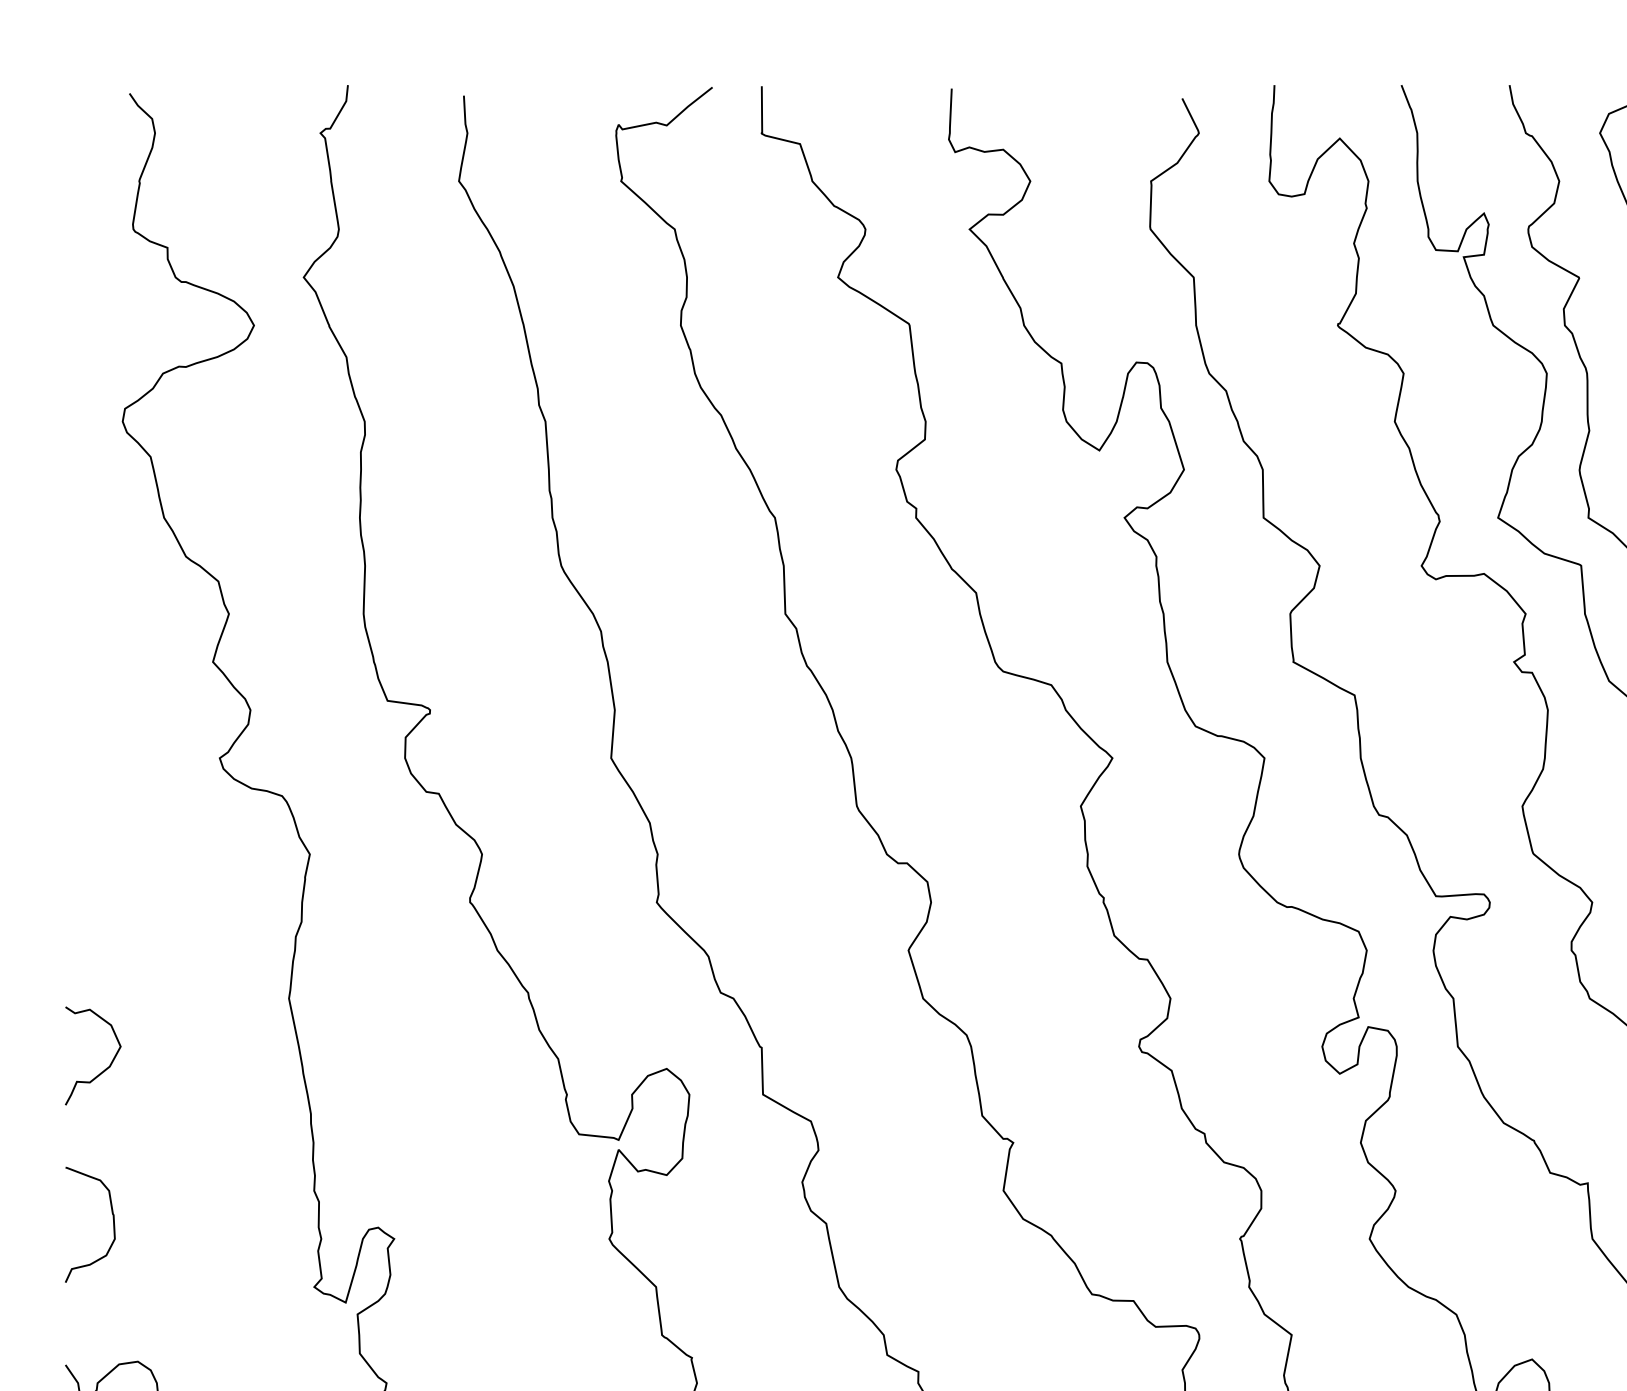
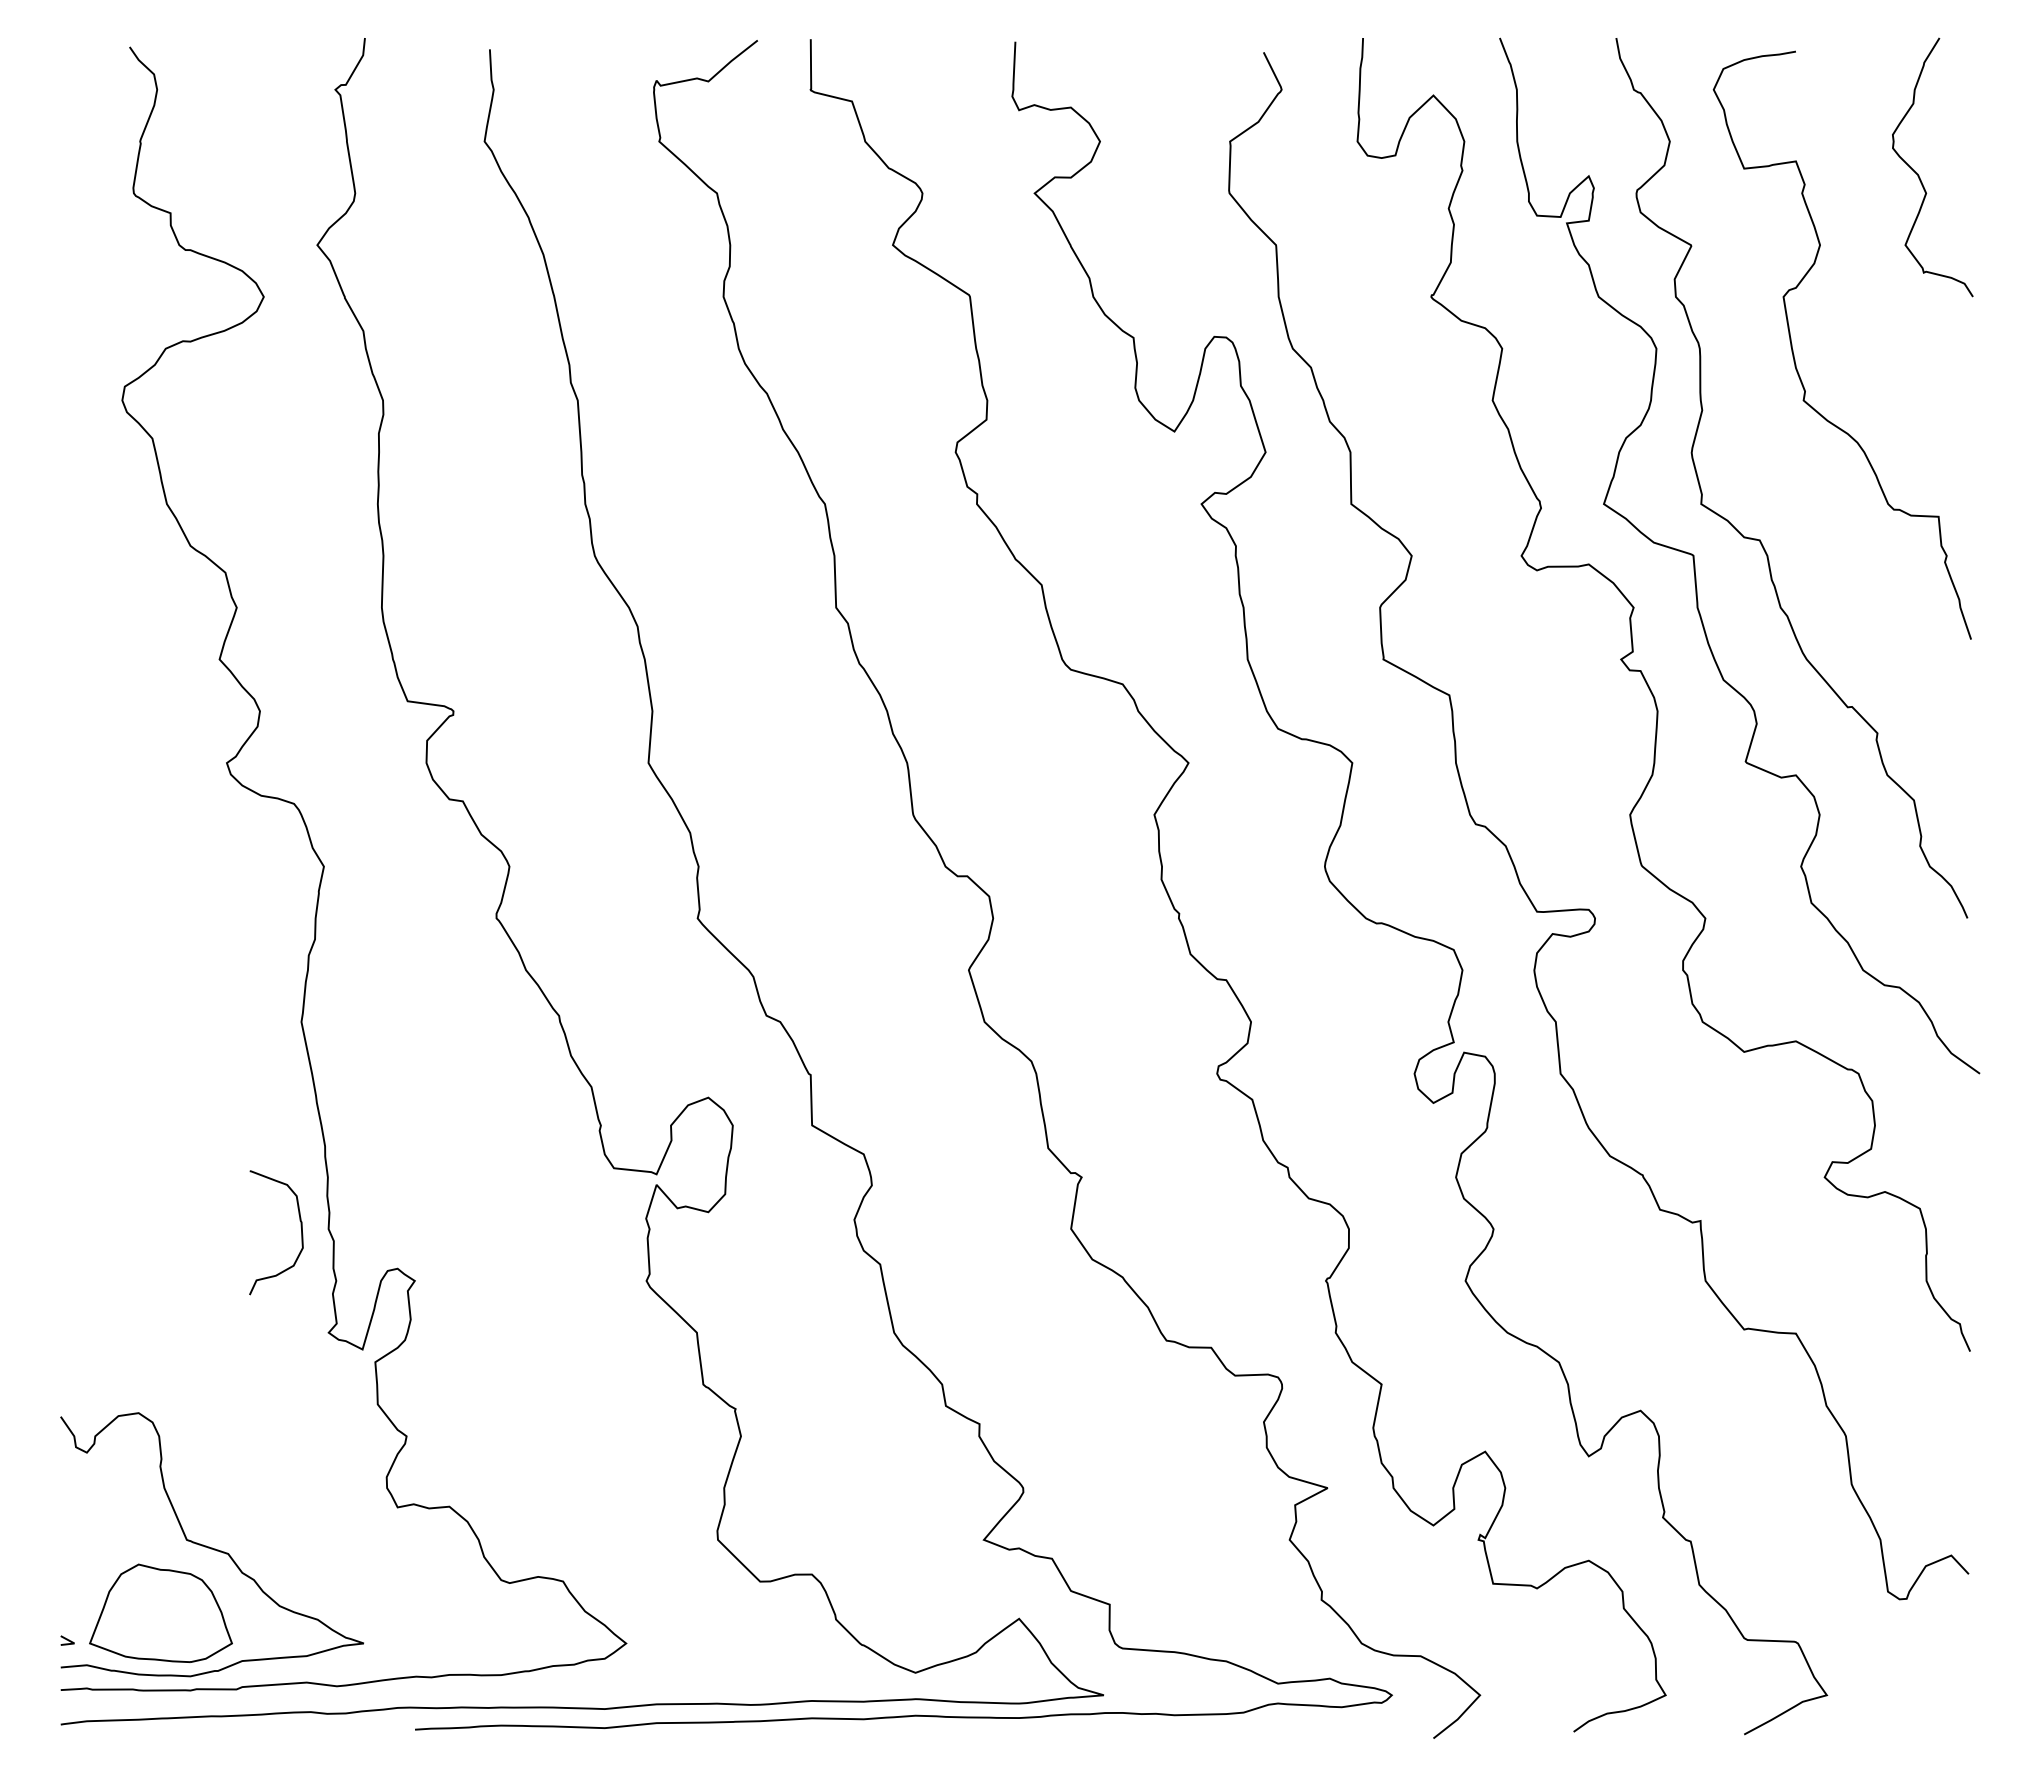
curve: (104, 1069) -> (102, 1098), removed
curve: (112, 1219) -> (300, 1227), moved

